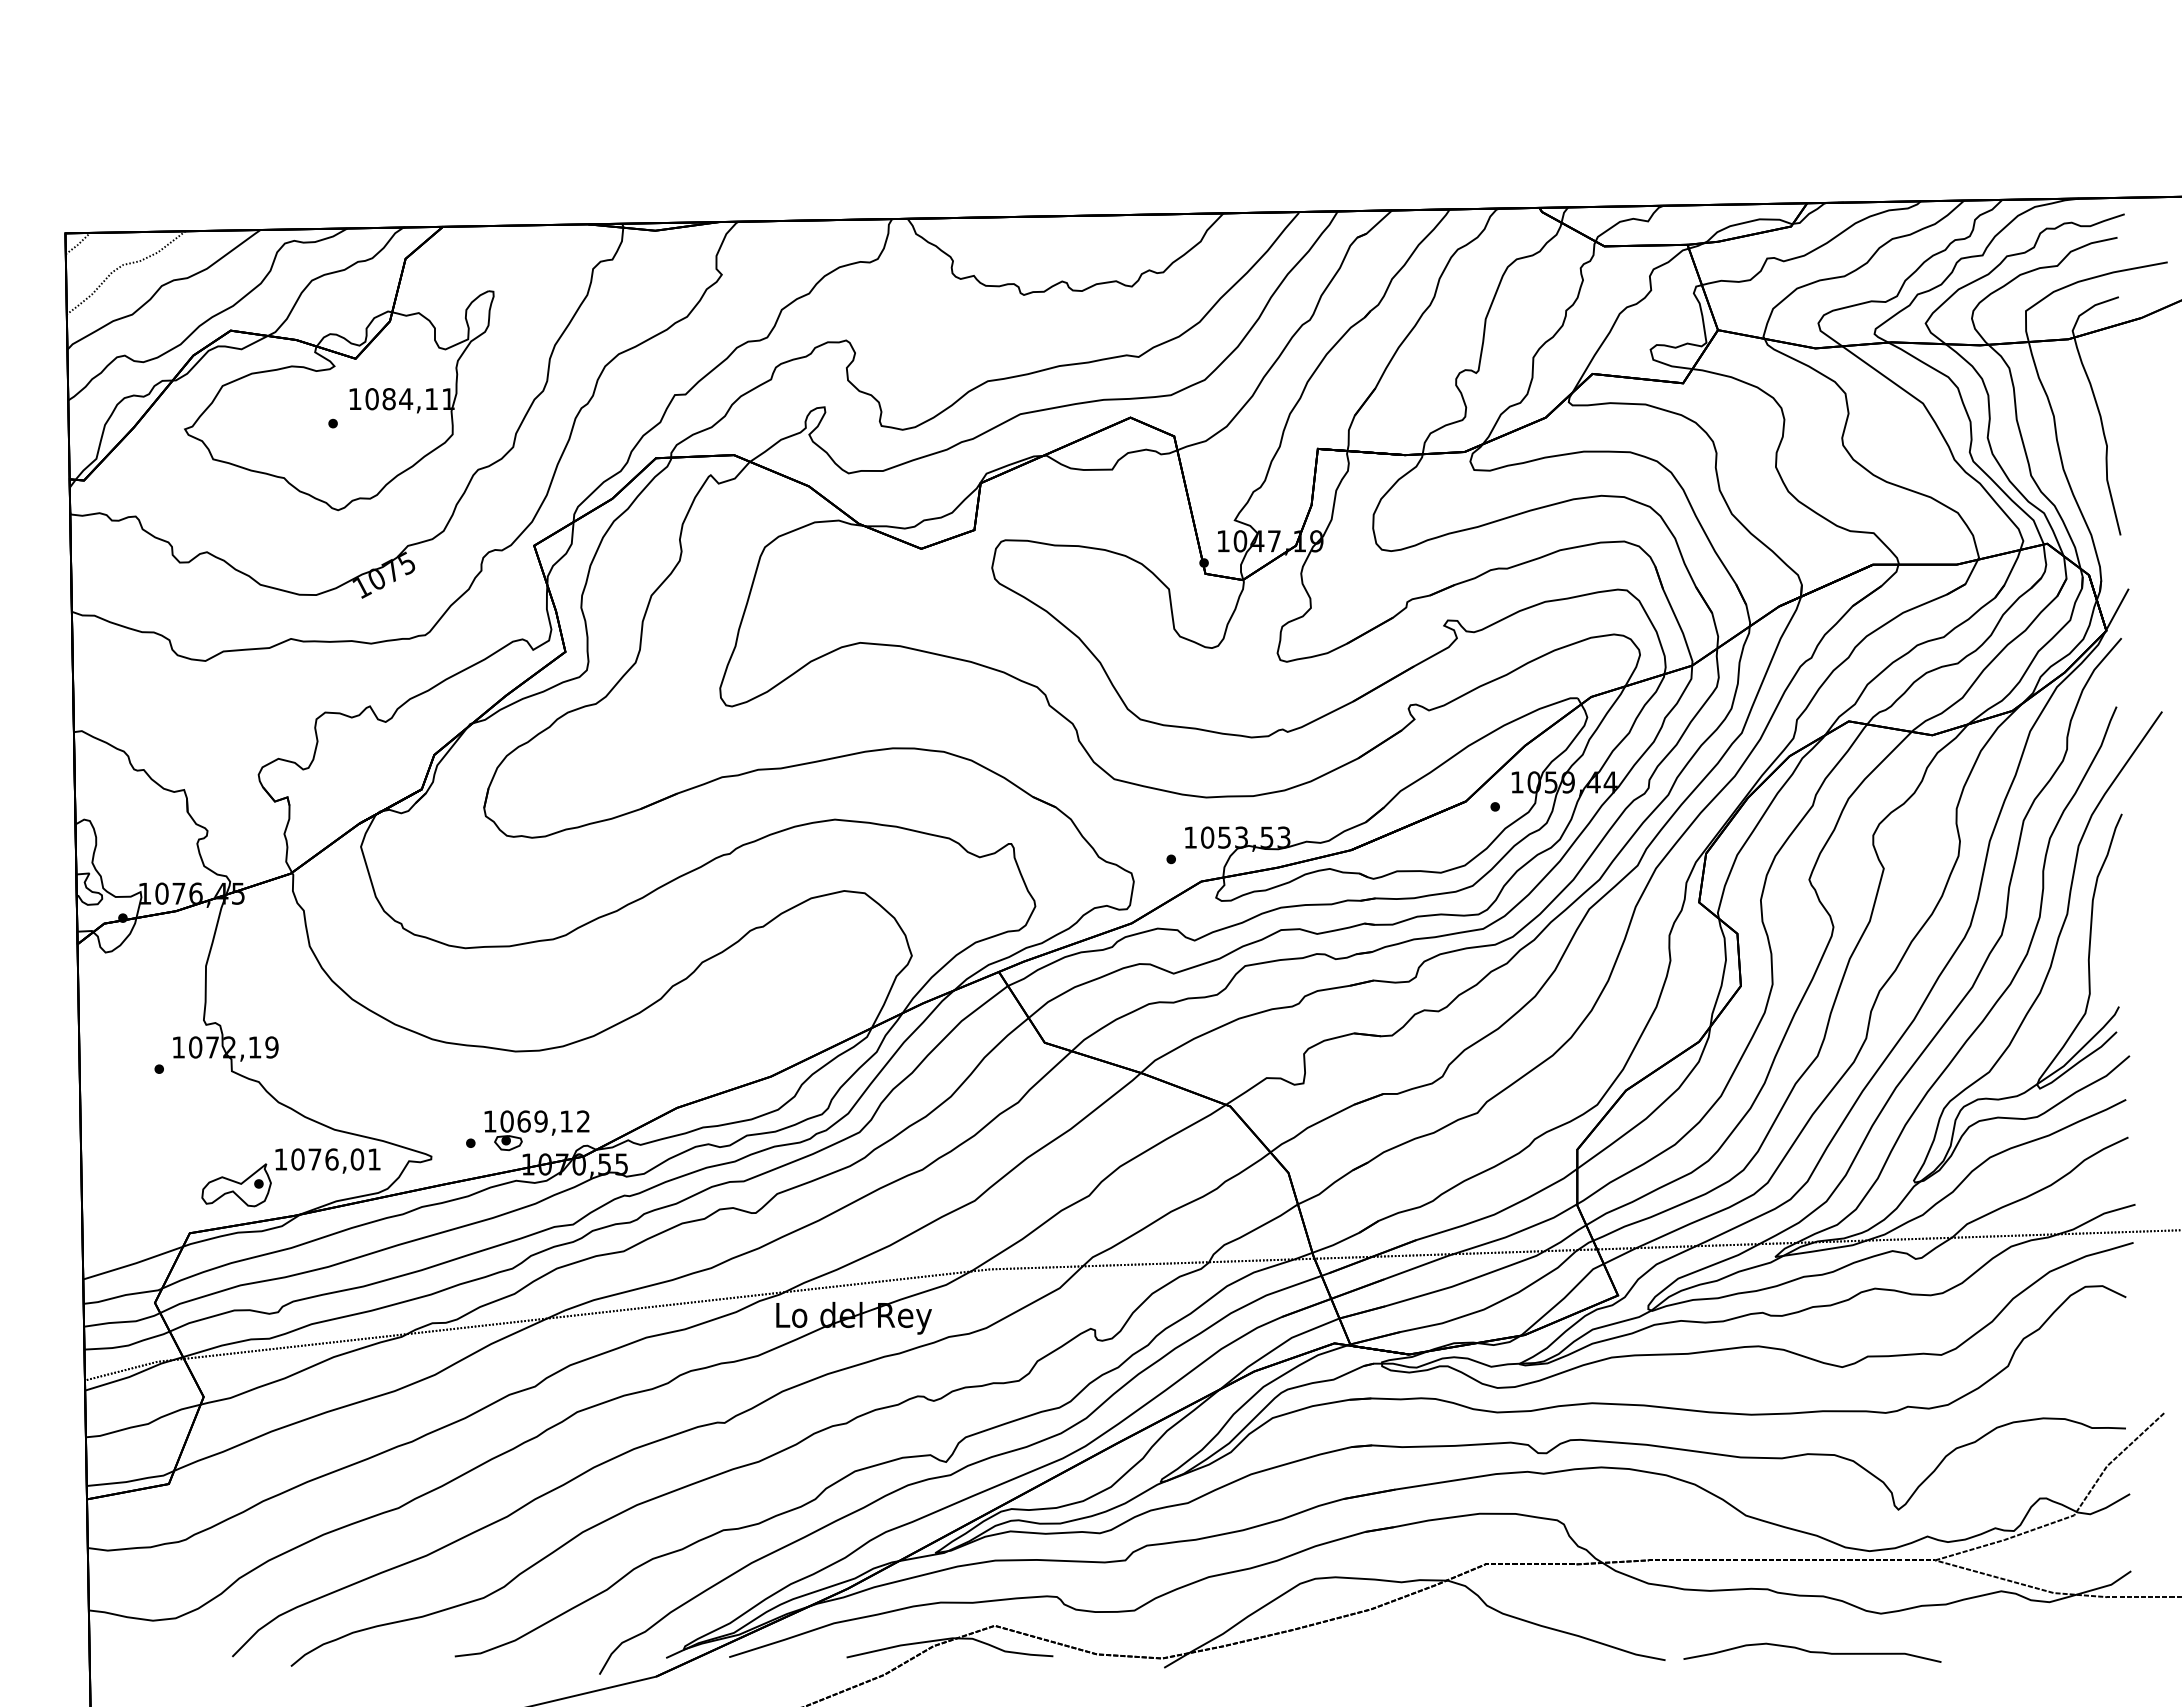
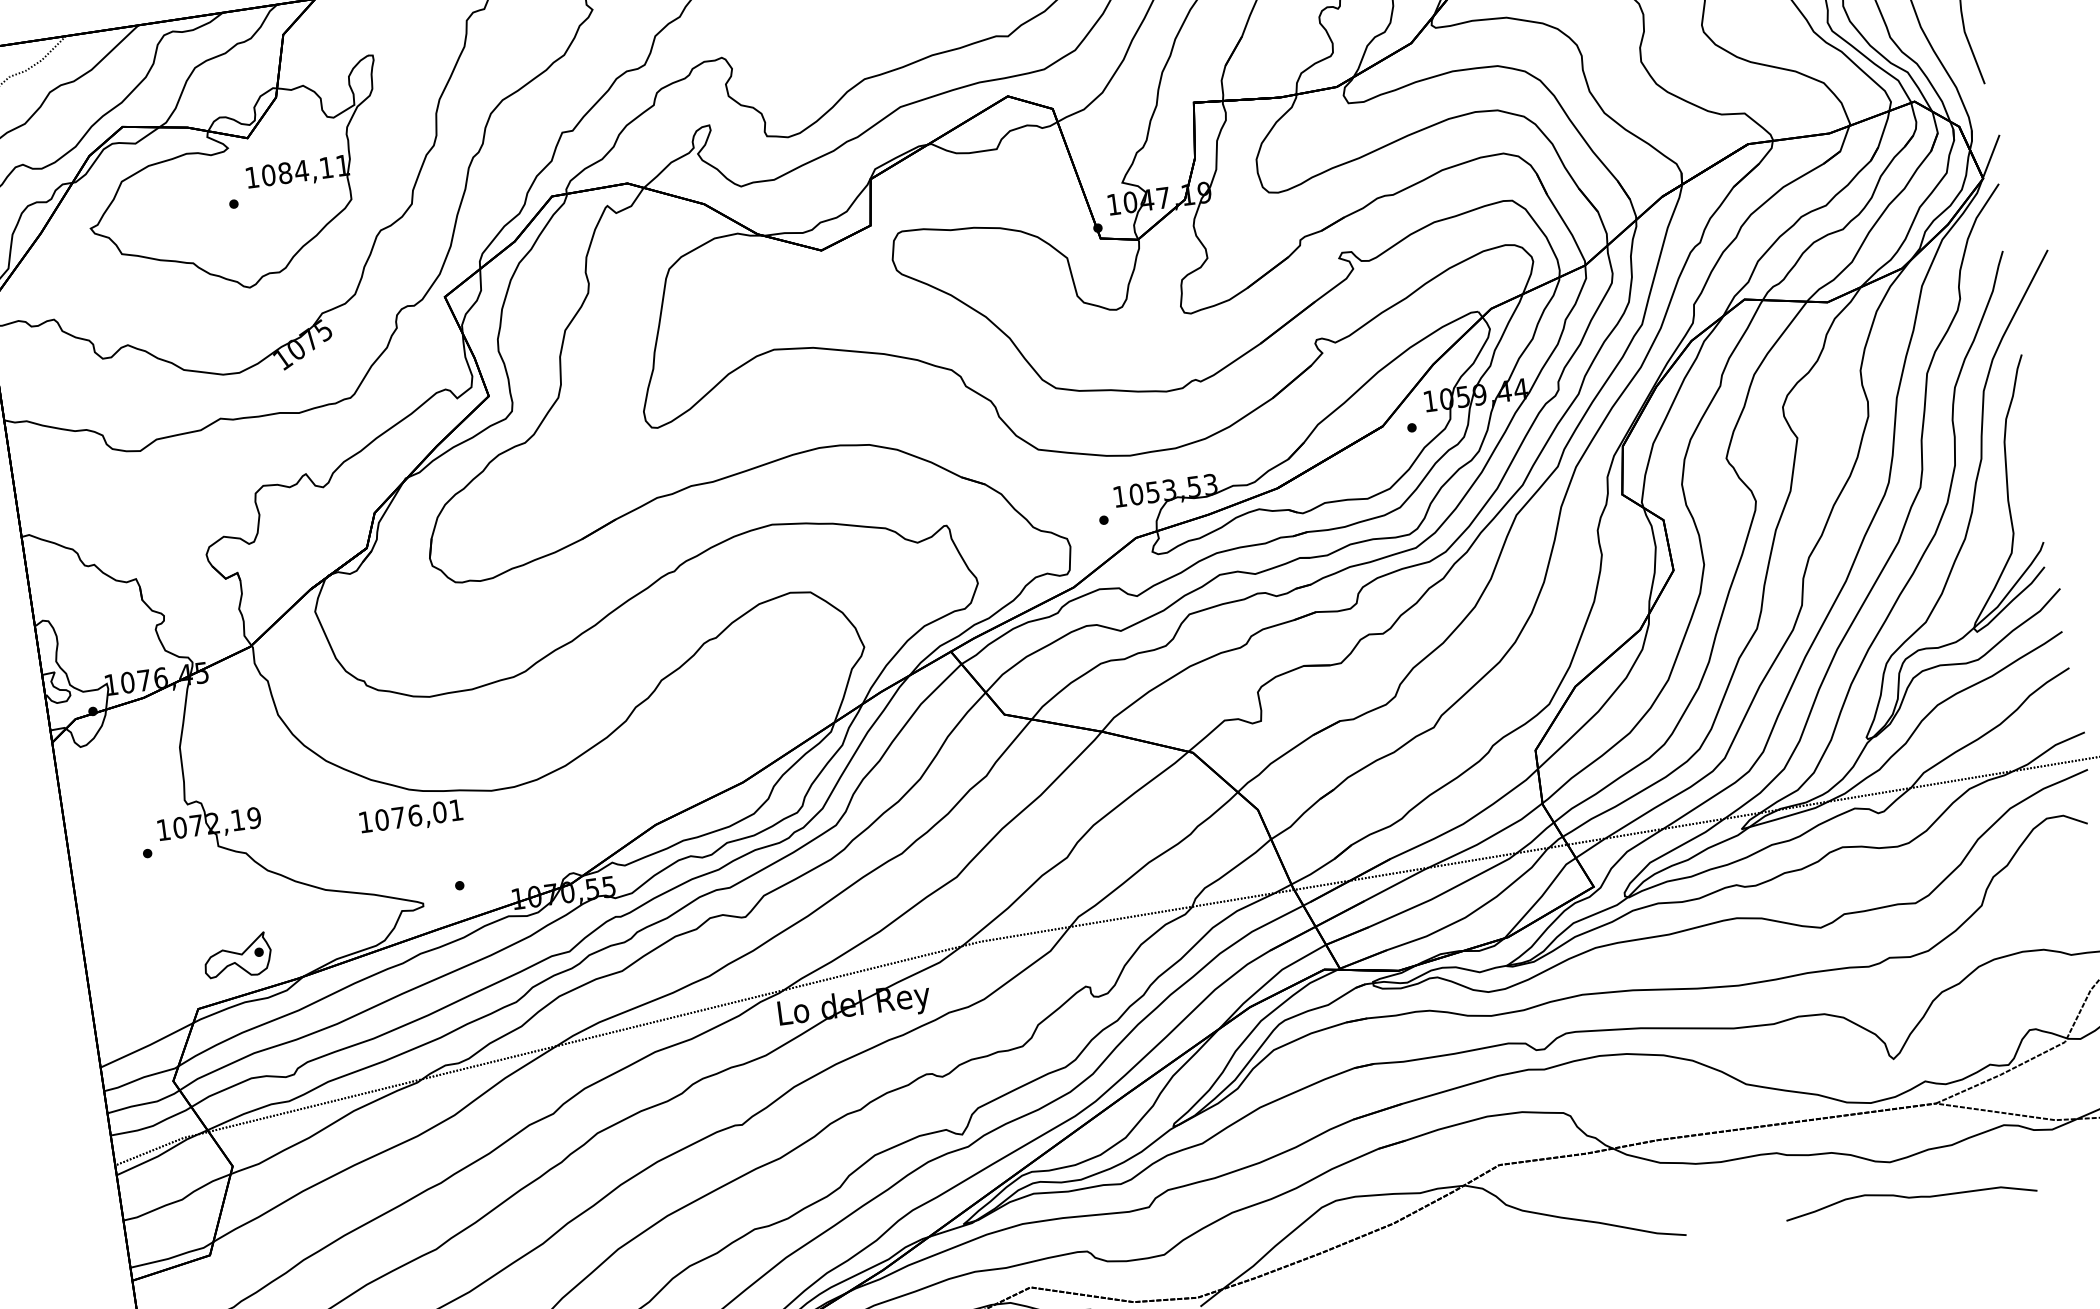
part: (536, 1130) -> (521, 864), removed
text: (327, 1160) -> (410, 817), moved
curve: (1812, 1652) -> (1910, 1197), moved

